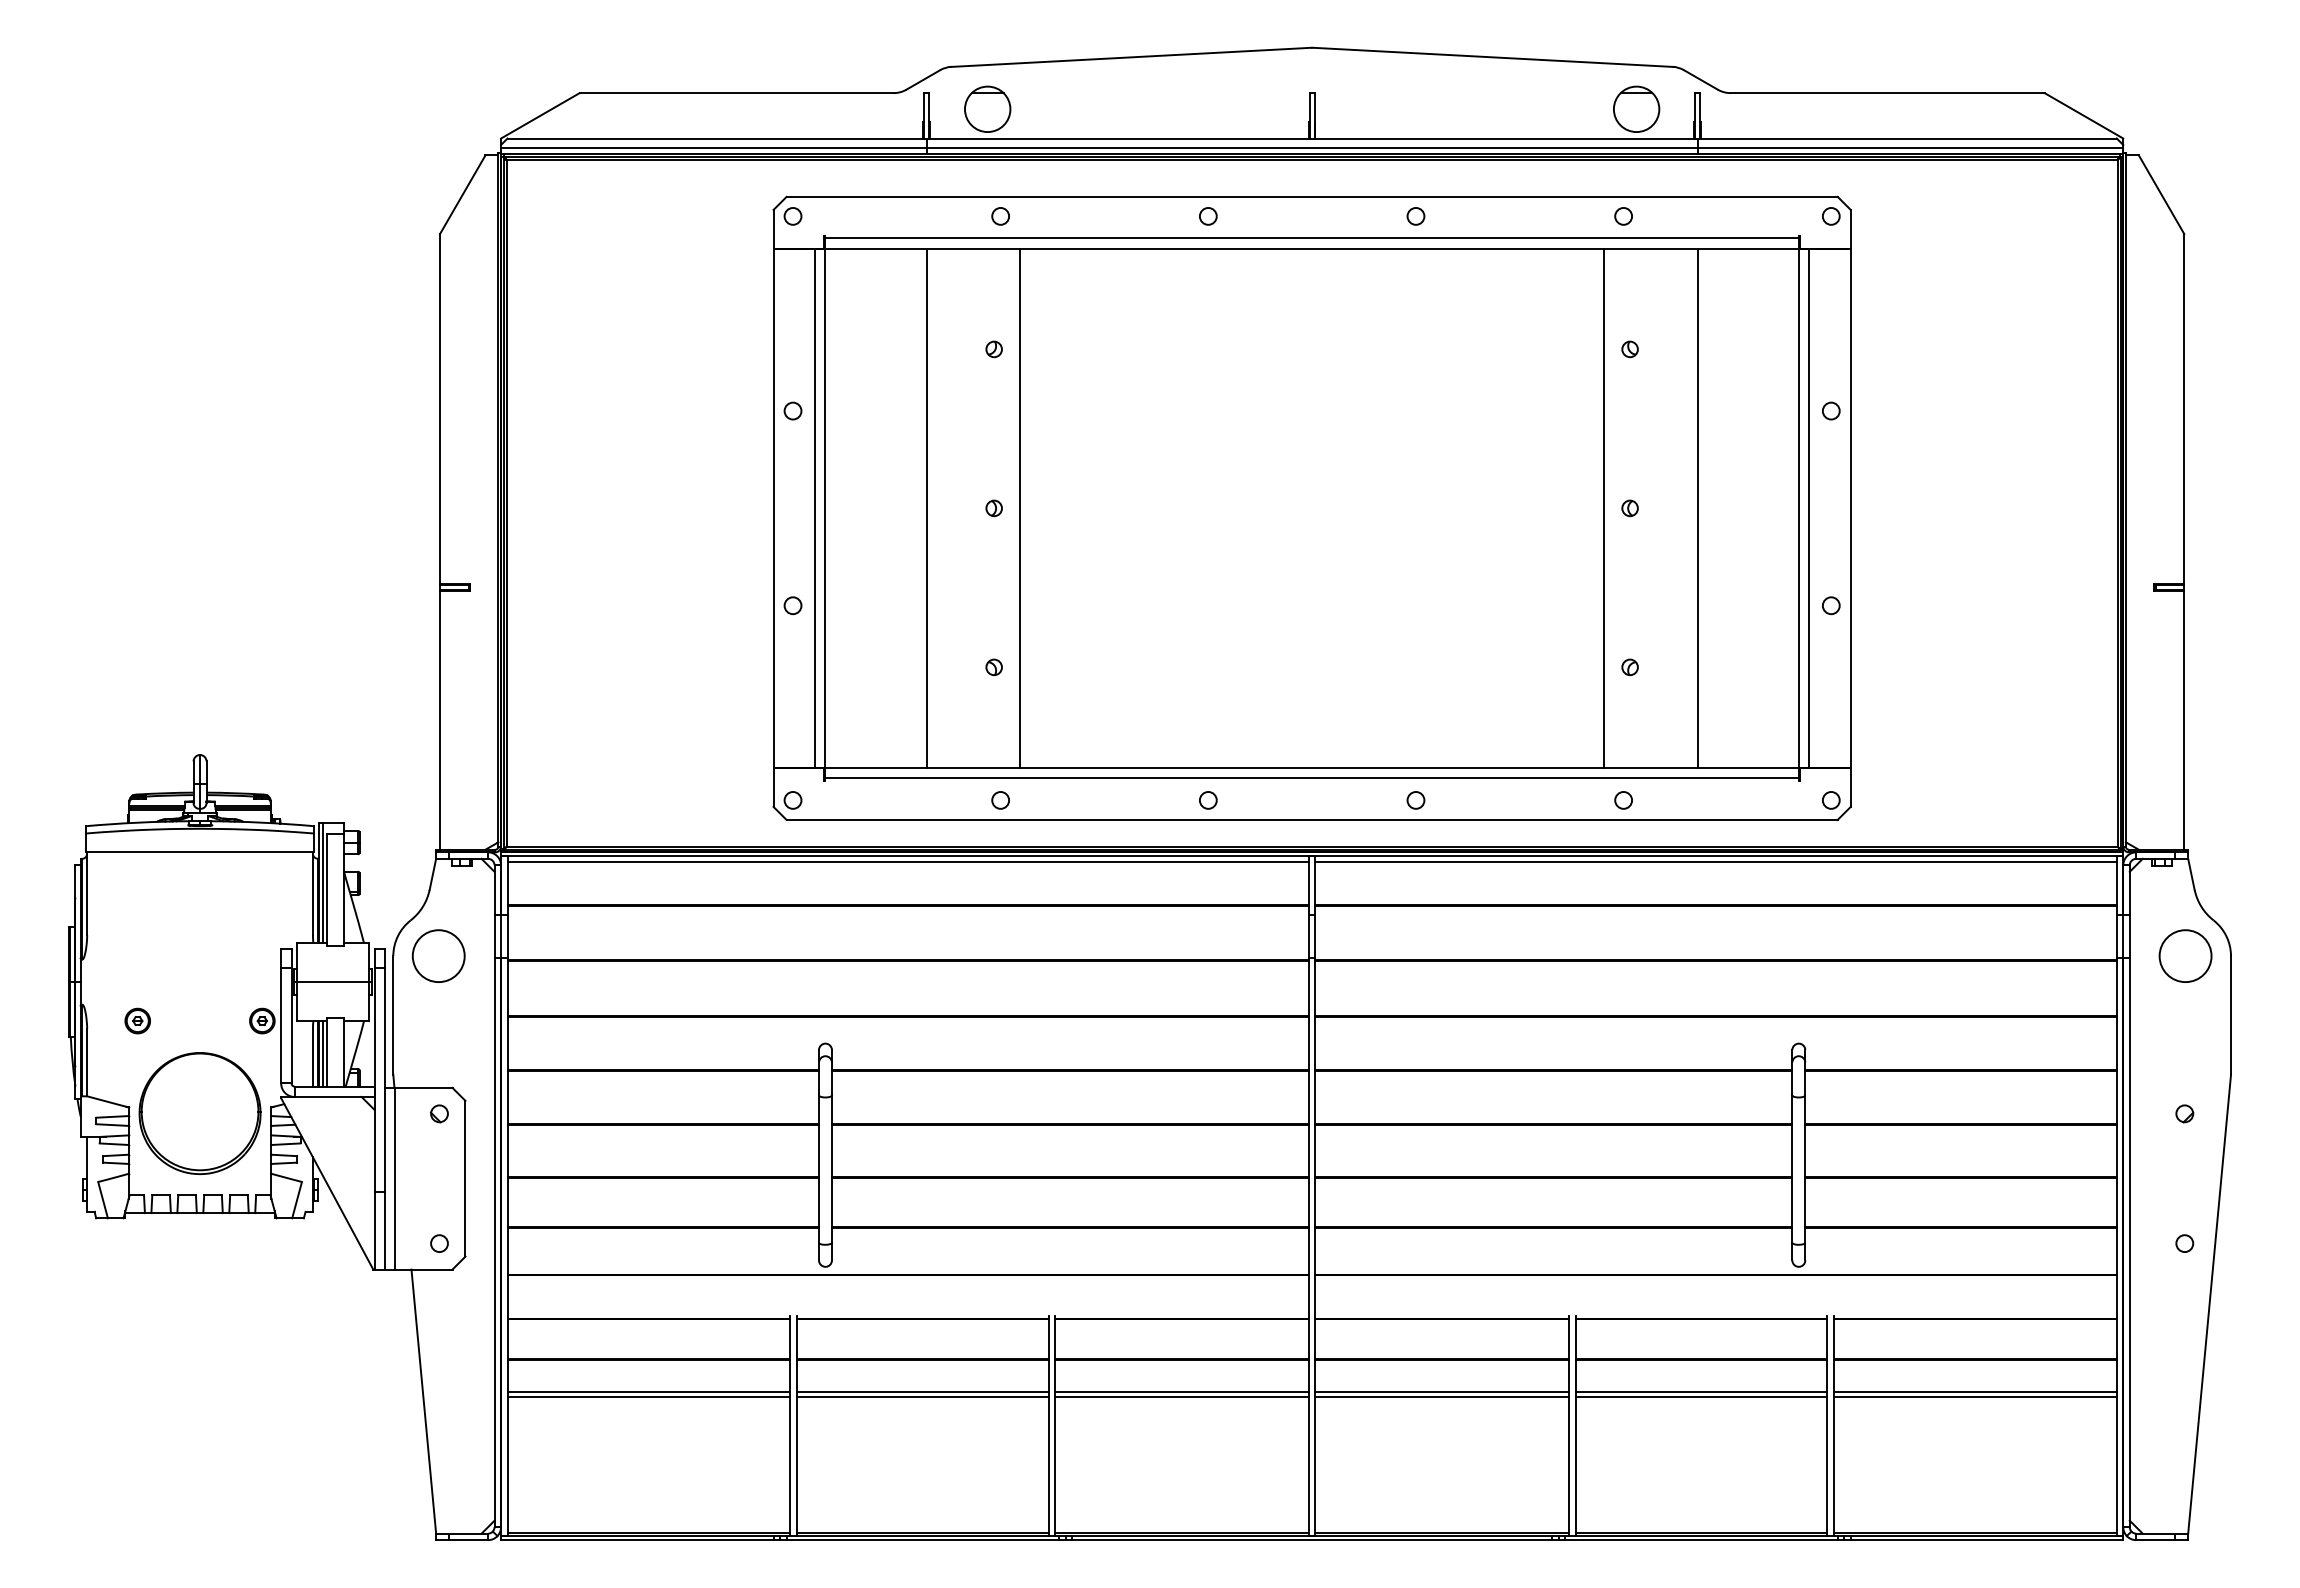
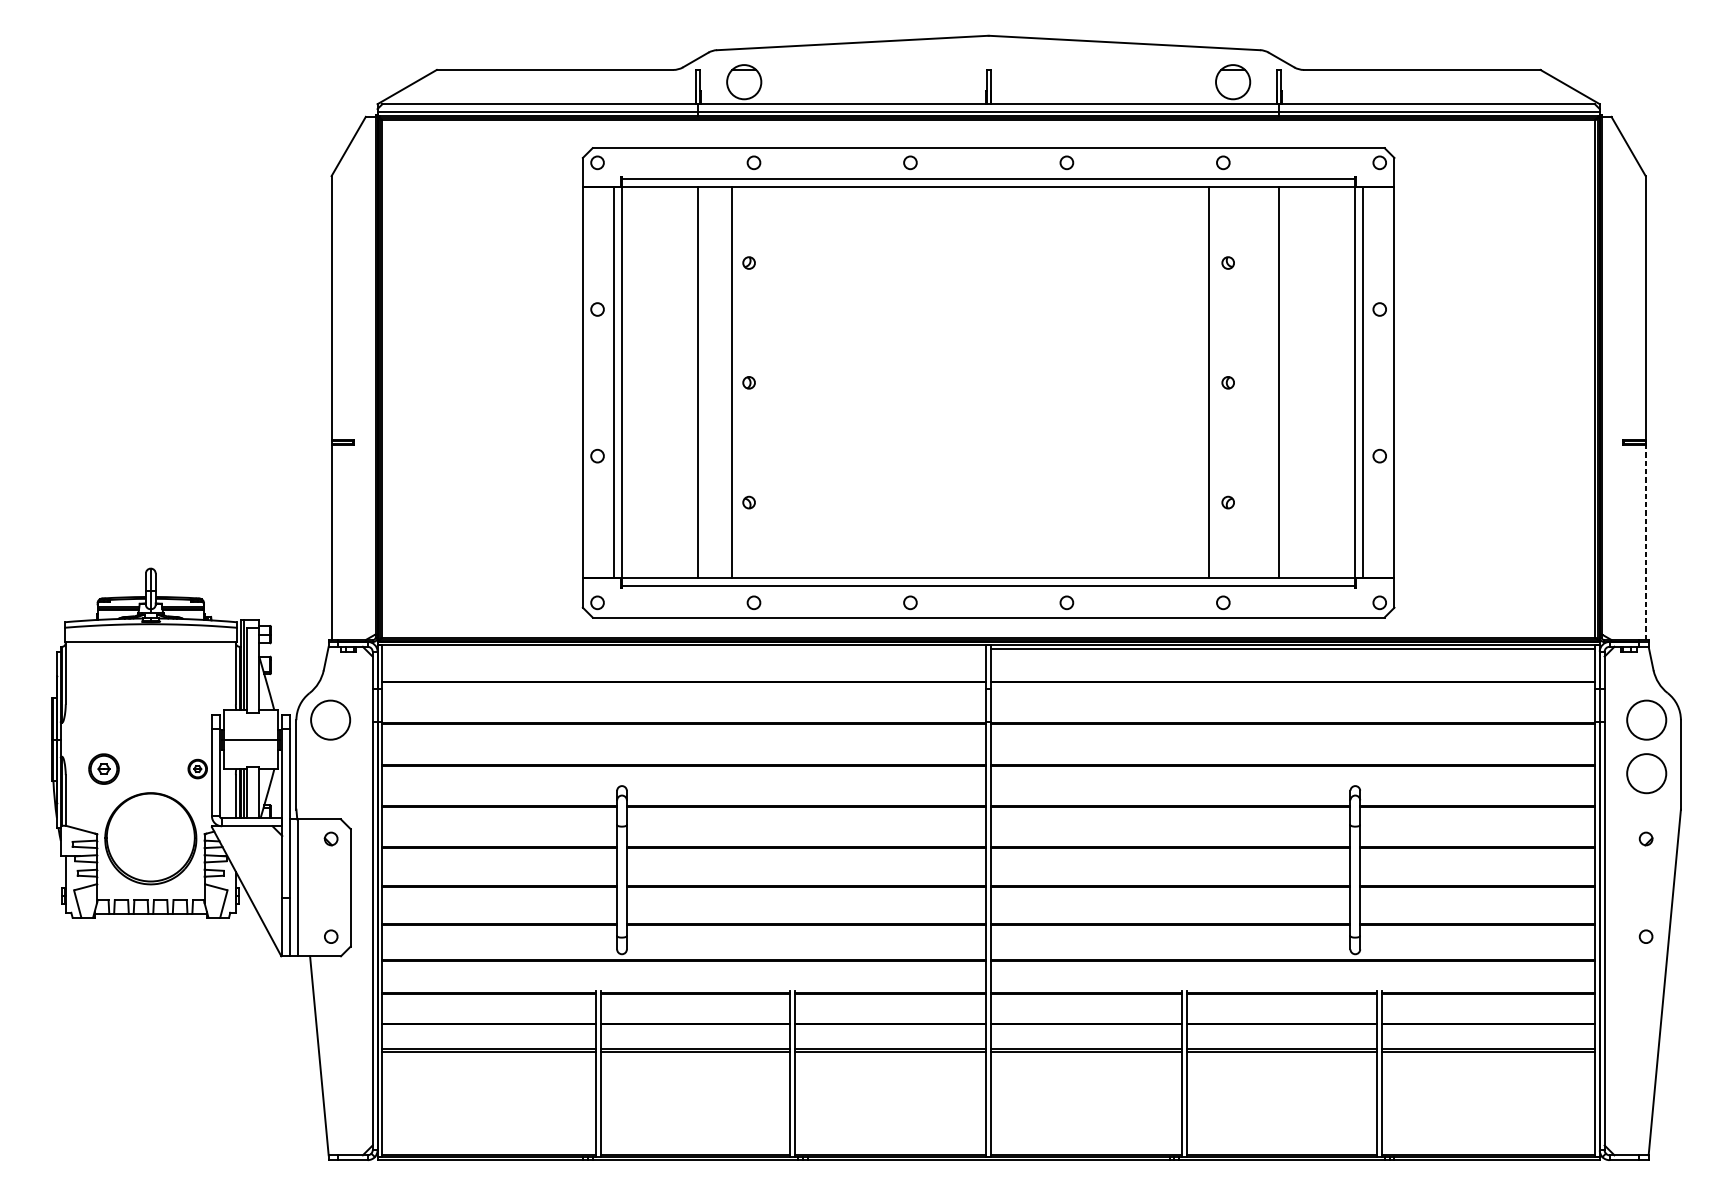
line: (1020, 507) -> (732, 382), moved
line: (2184, 719) -> (1645, 541), solid -> dashed
line: (907, 861) -> (683, 648), removed
part: (137, 1020) -> (103, 768), size x1.6
circle: (2185, 1026) -> (1646, 773), added

